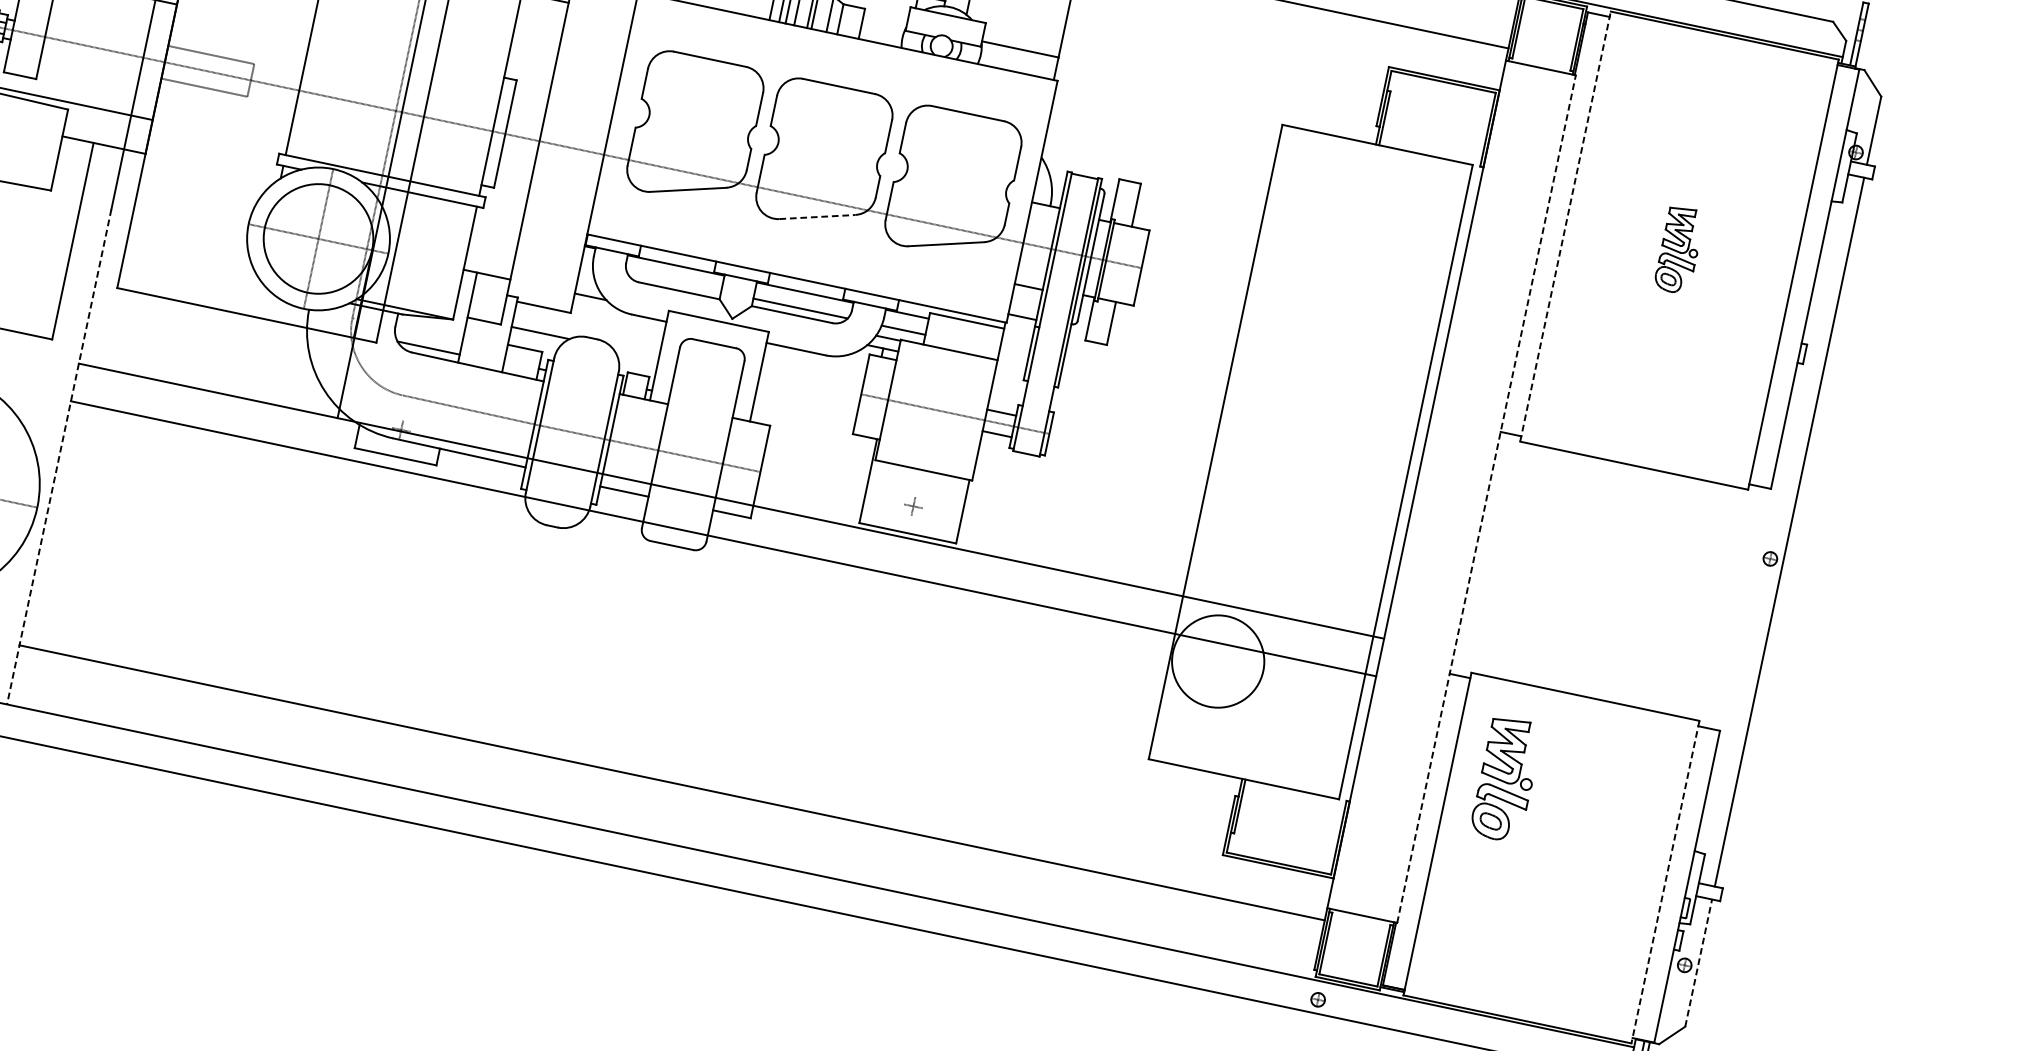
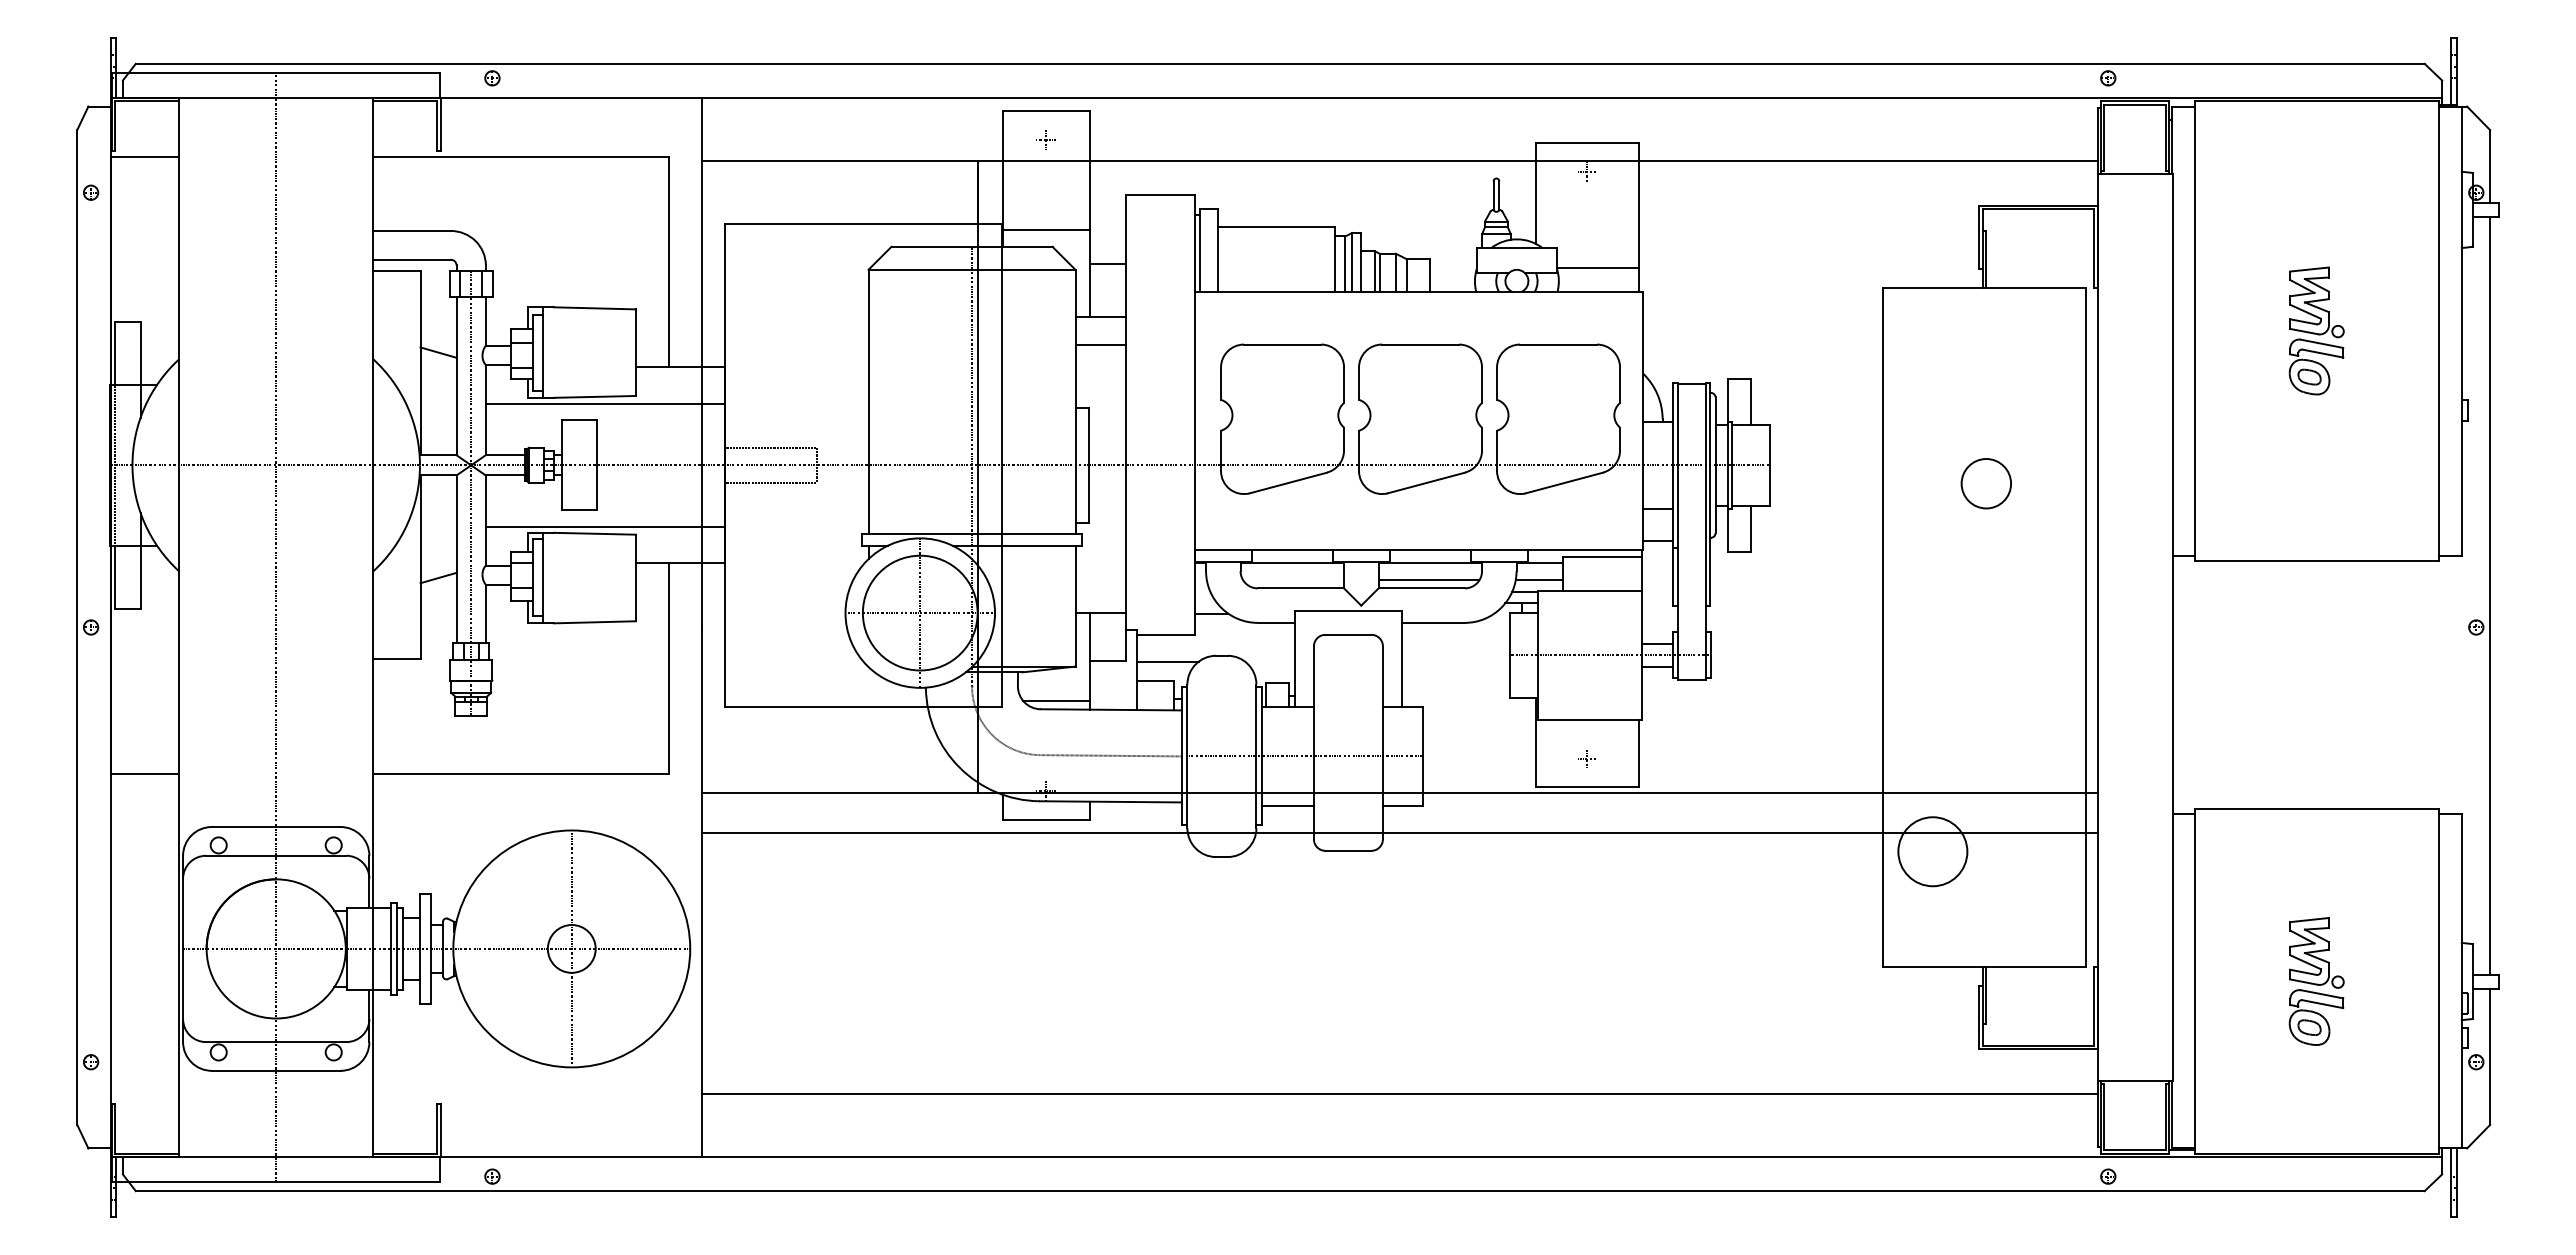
line: (539, 23) -> (1100, 344), added
line: (817, 216) -> (1426, 482), dashed -> solid
line: (1565, 225) -> (2194, 330), dashed -> solid
part: (1679, 249) -> (2316, 330), size x1.43
circle: (1339, 327) -> (1985, 483), added
line: (58, 457) -> (701, 892), dashed -> solid
line: (1486, 499) -> (2172, 627), dashed -> solid
circle: (1217, 661) -> (1932, 851), size x0.71
part: (1506, 779) -> (2316, 981), moved
line: (1665, 882) -> (2438, 981), dashed -> solid
line: (1699, 962) -> (2490, 1056), dashed -> solid

